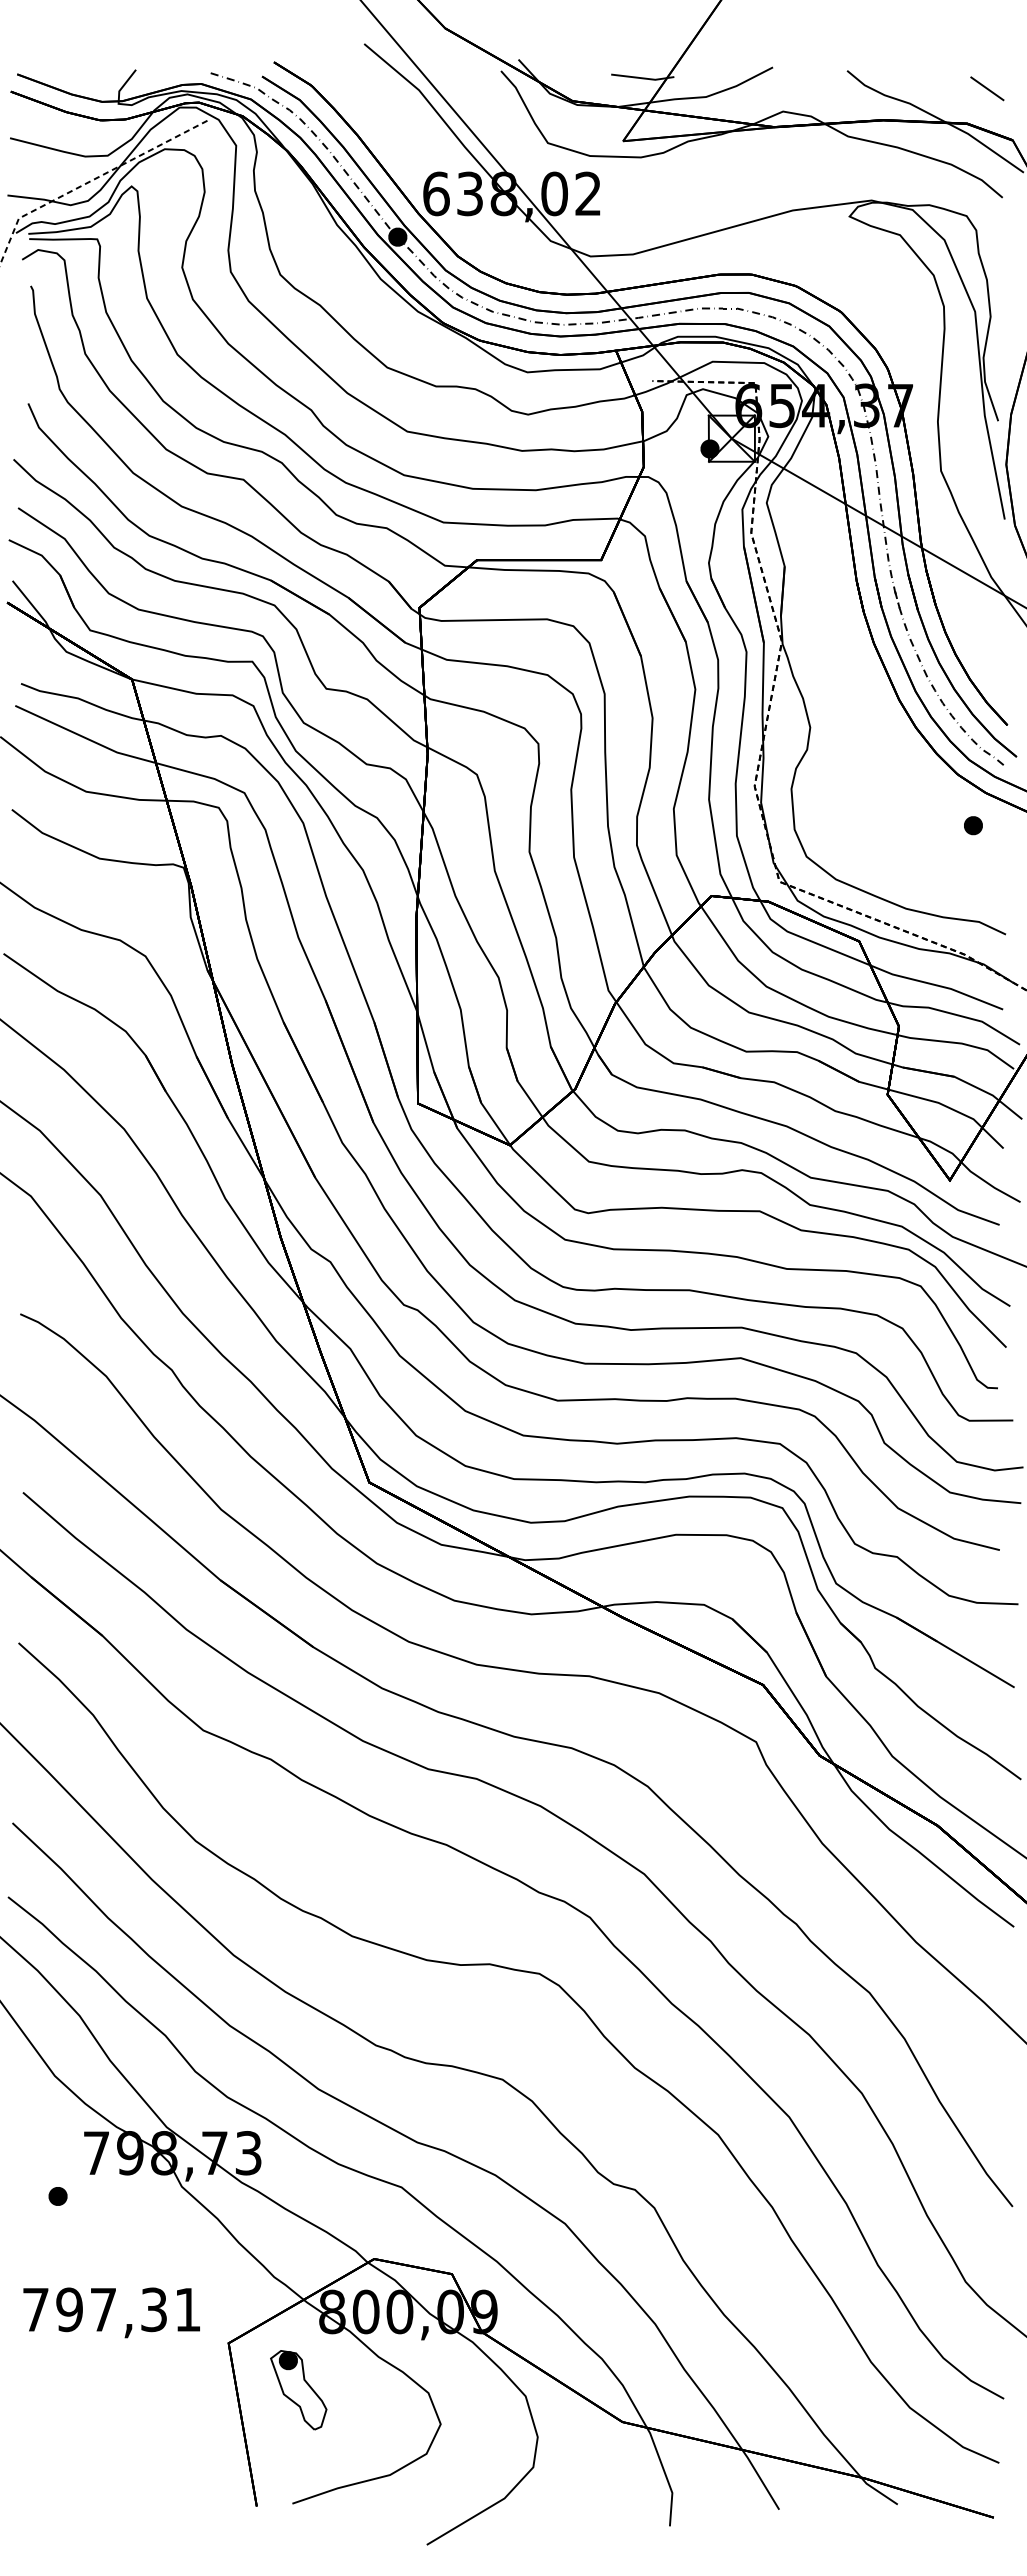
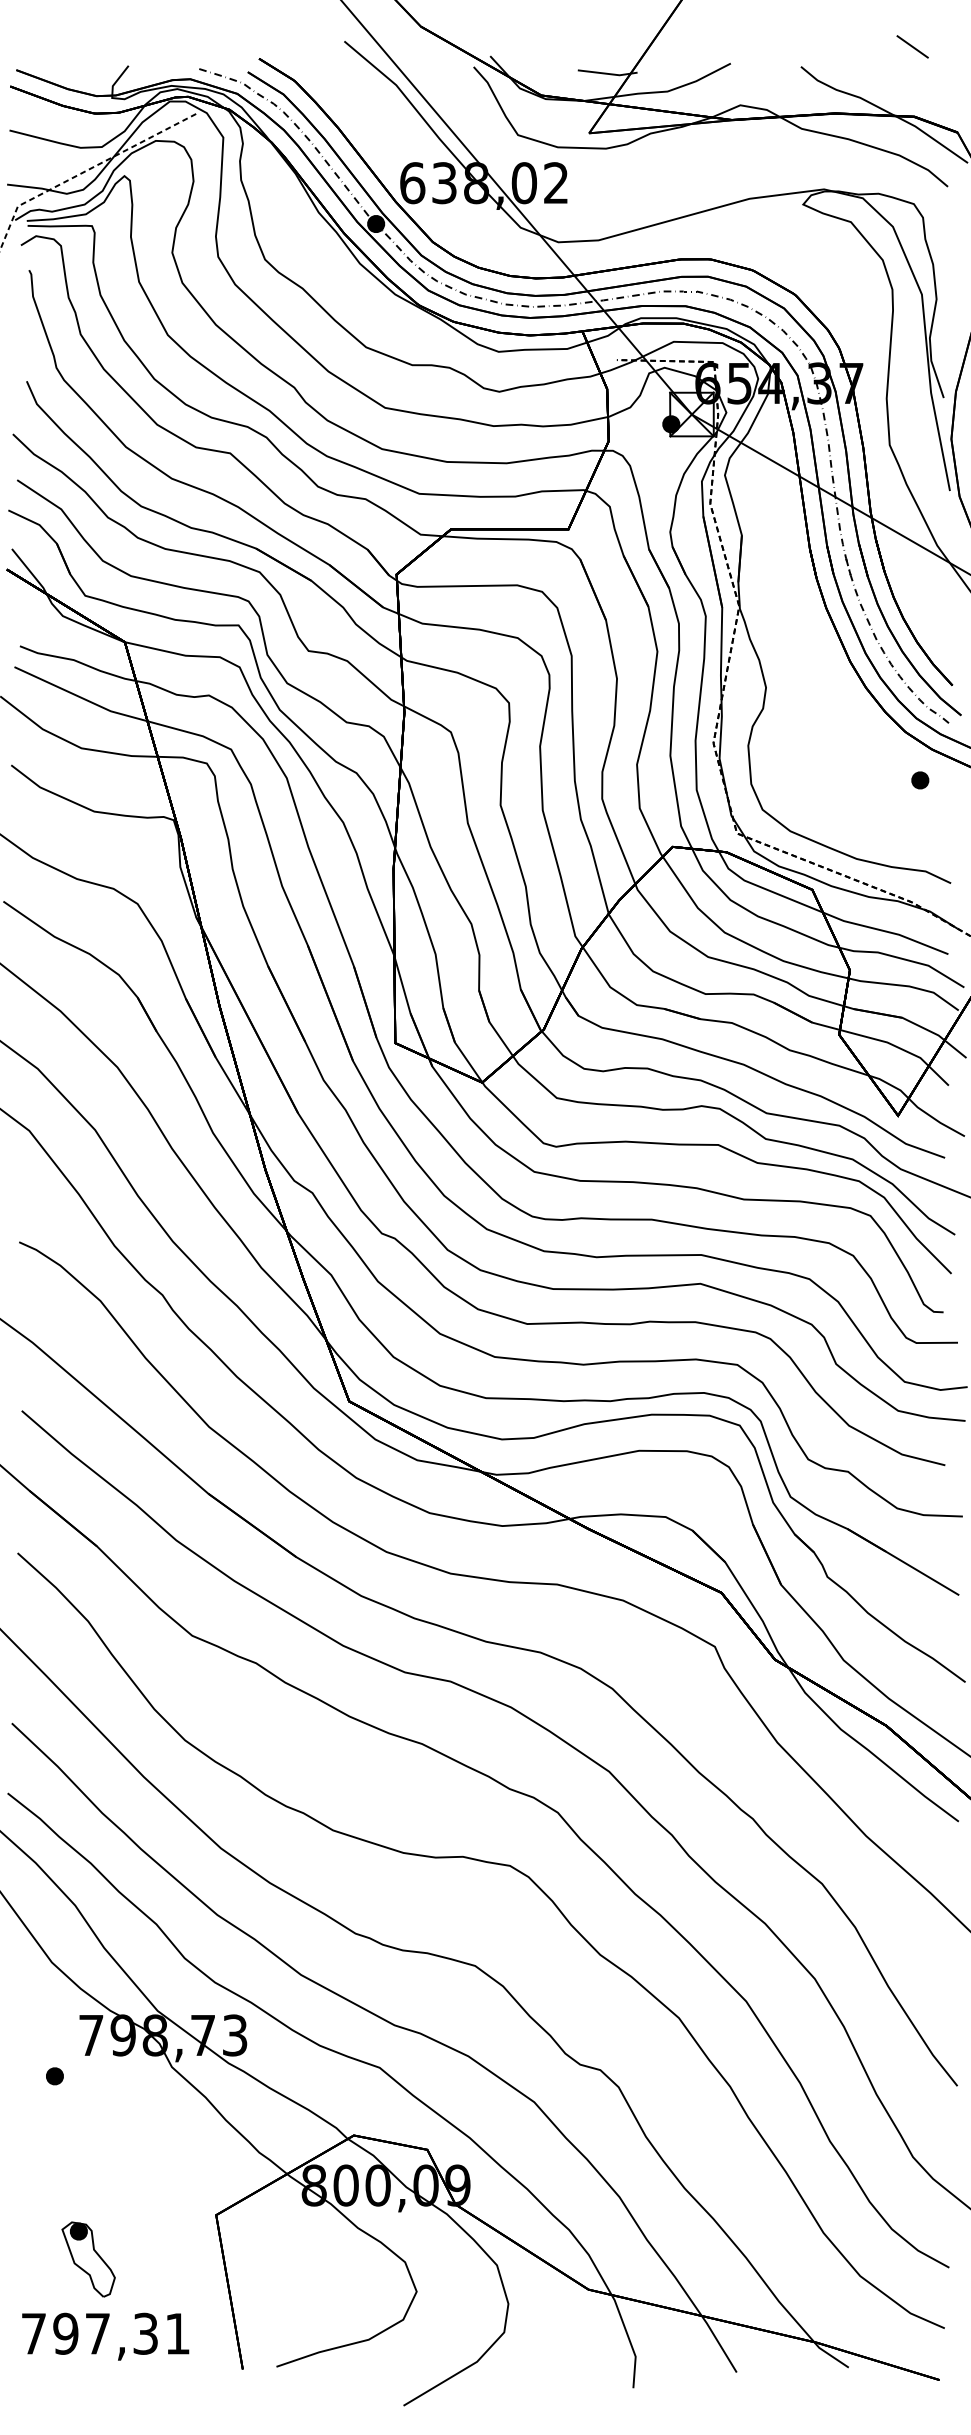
line: (987, 88) -> (912, 46), moved
text: (111, 2312) -> (105, 2336), moved
part: (298, 2390) -> (88, 2259), moved

